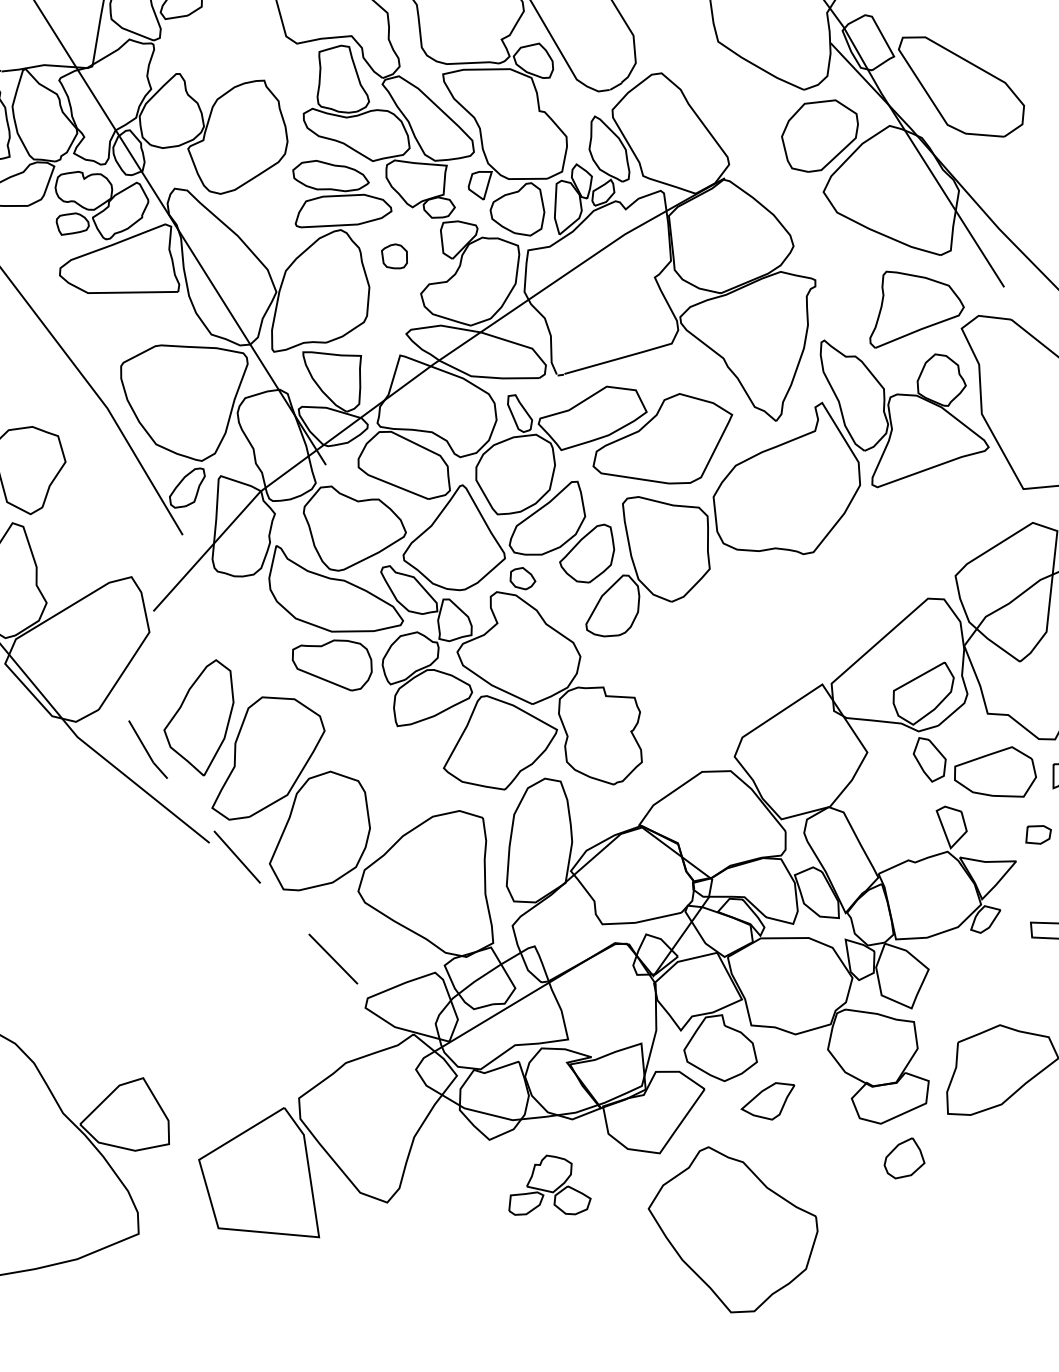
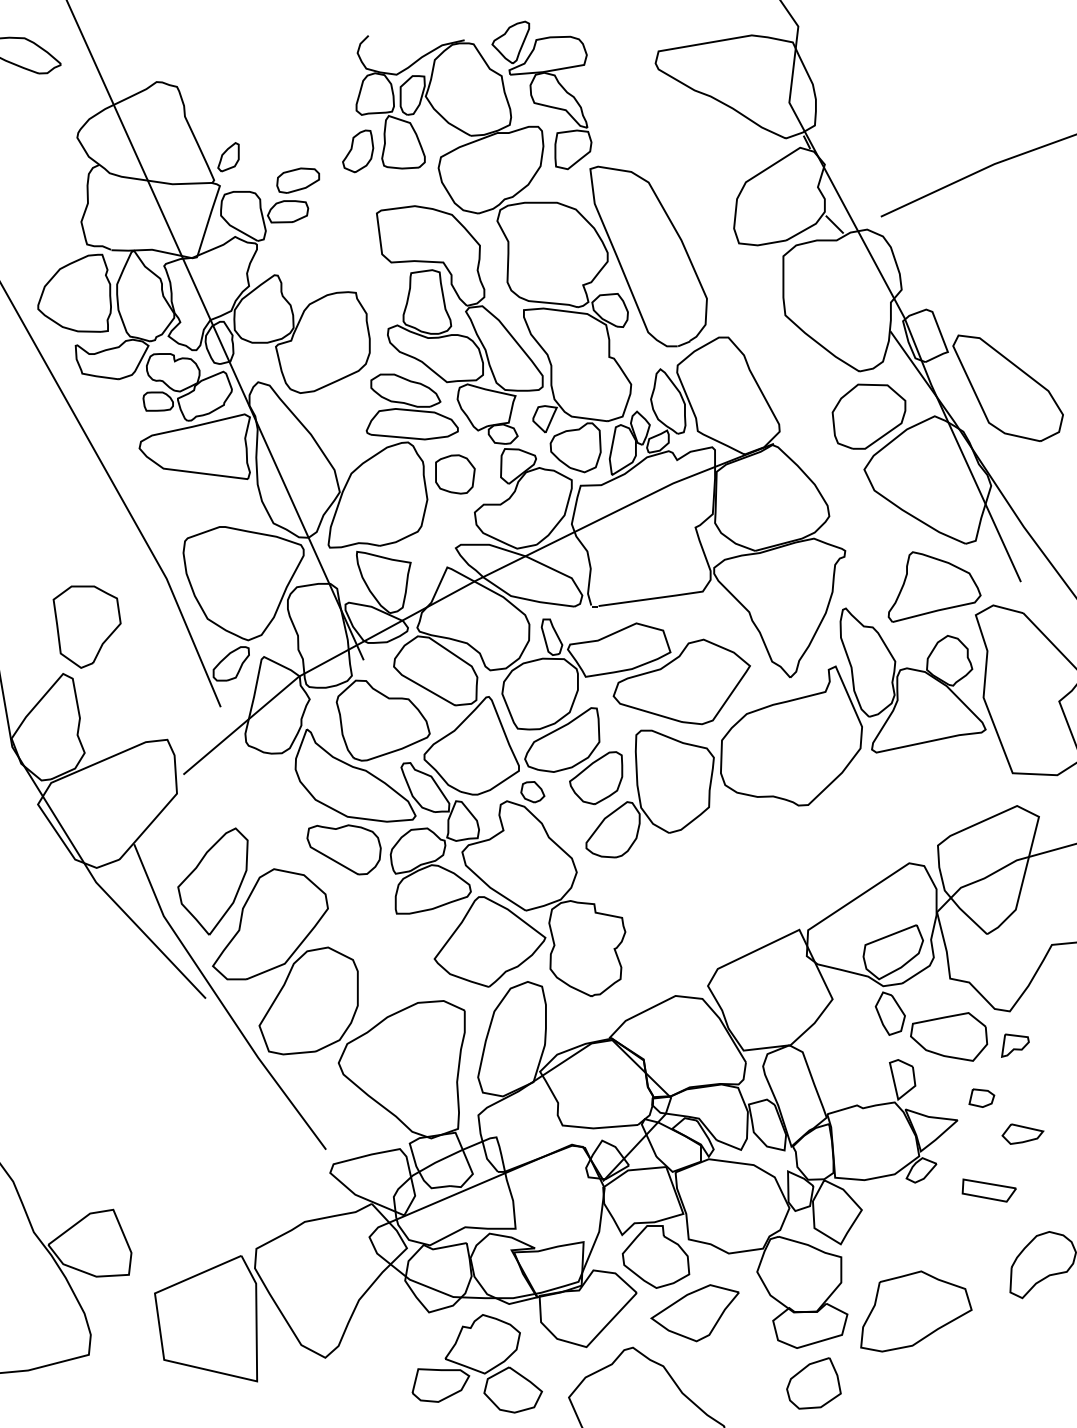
part: (395, 256) -> (455, 474), size x1.67
line: (226, 844) -> (221, 1002), dashed -> solid
part: (768, 1102) -> (694, 1313), size x1.67
part: (903, 1158) -> (813, 1383), size x1.43
part: (546, 1186) -> (476, 1363), size x1.67

